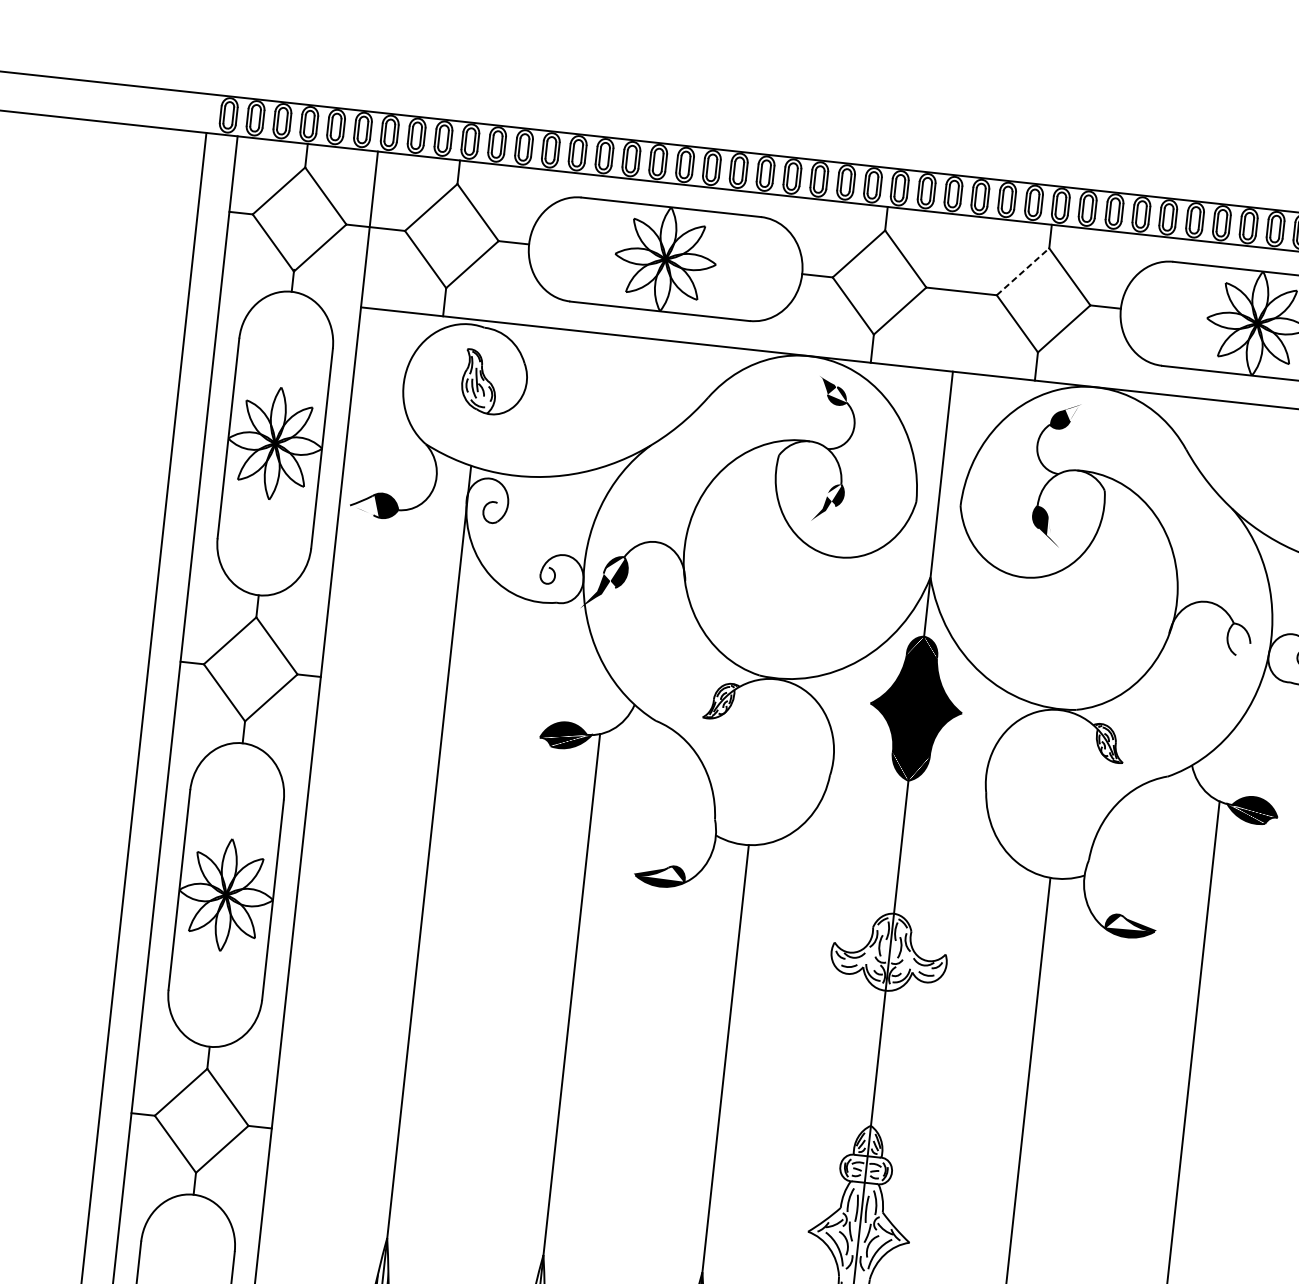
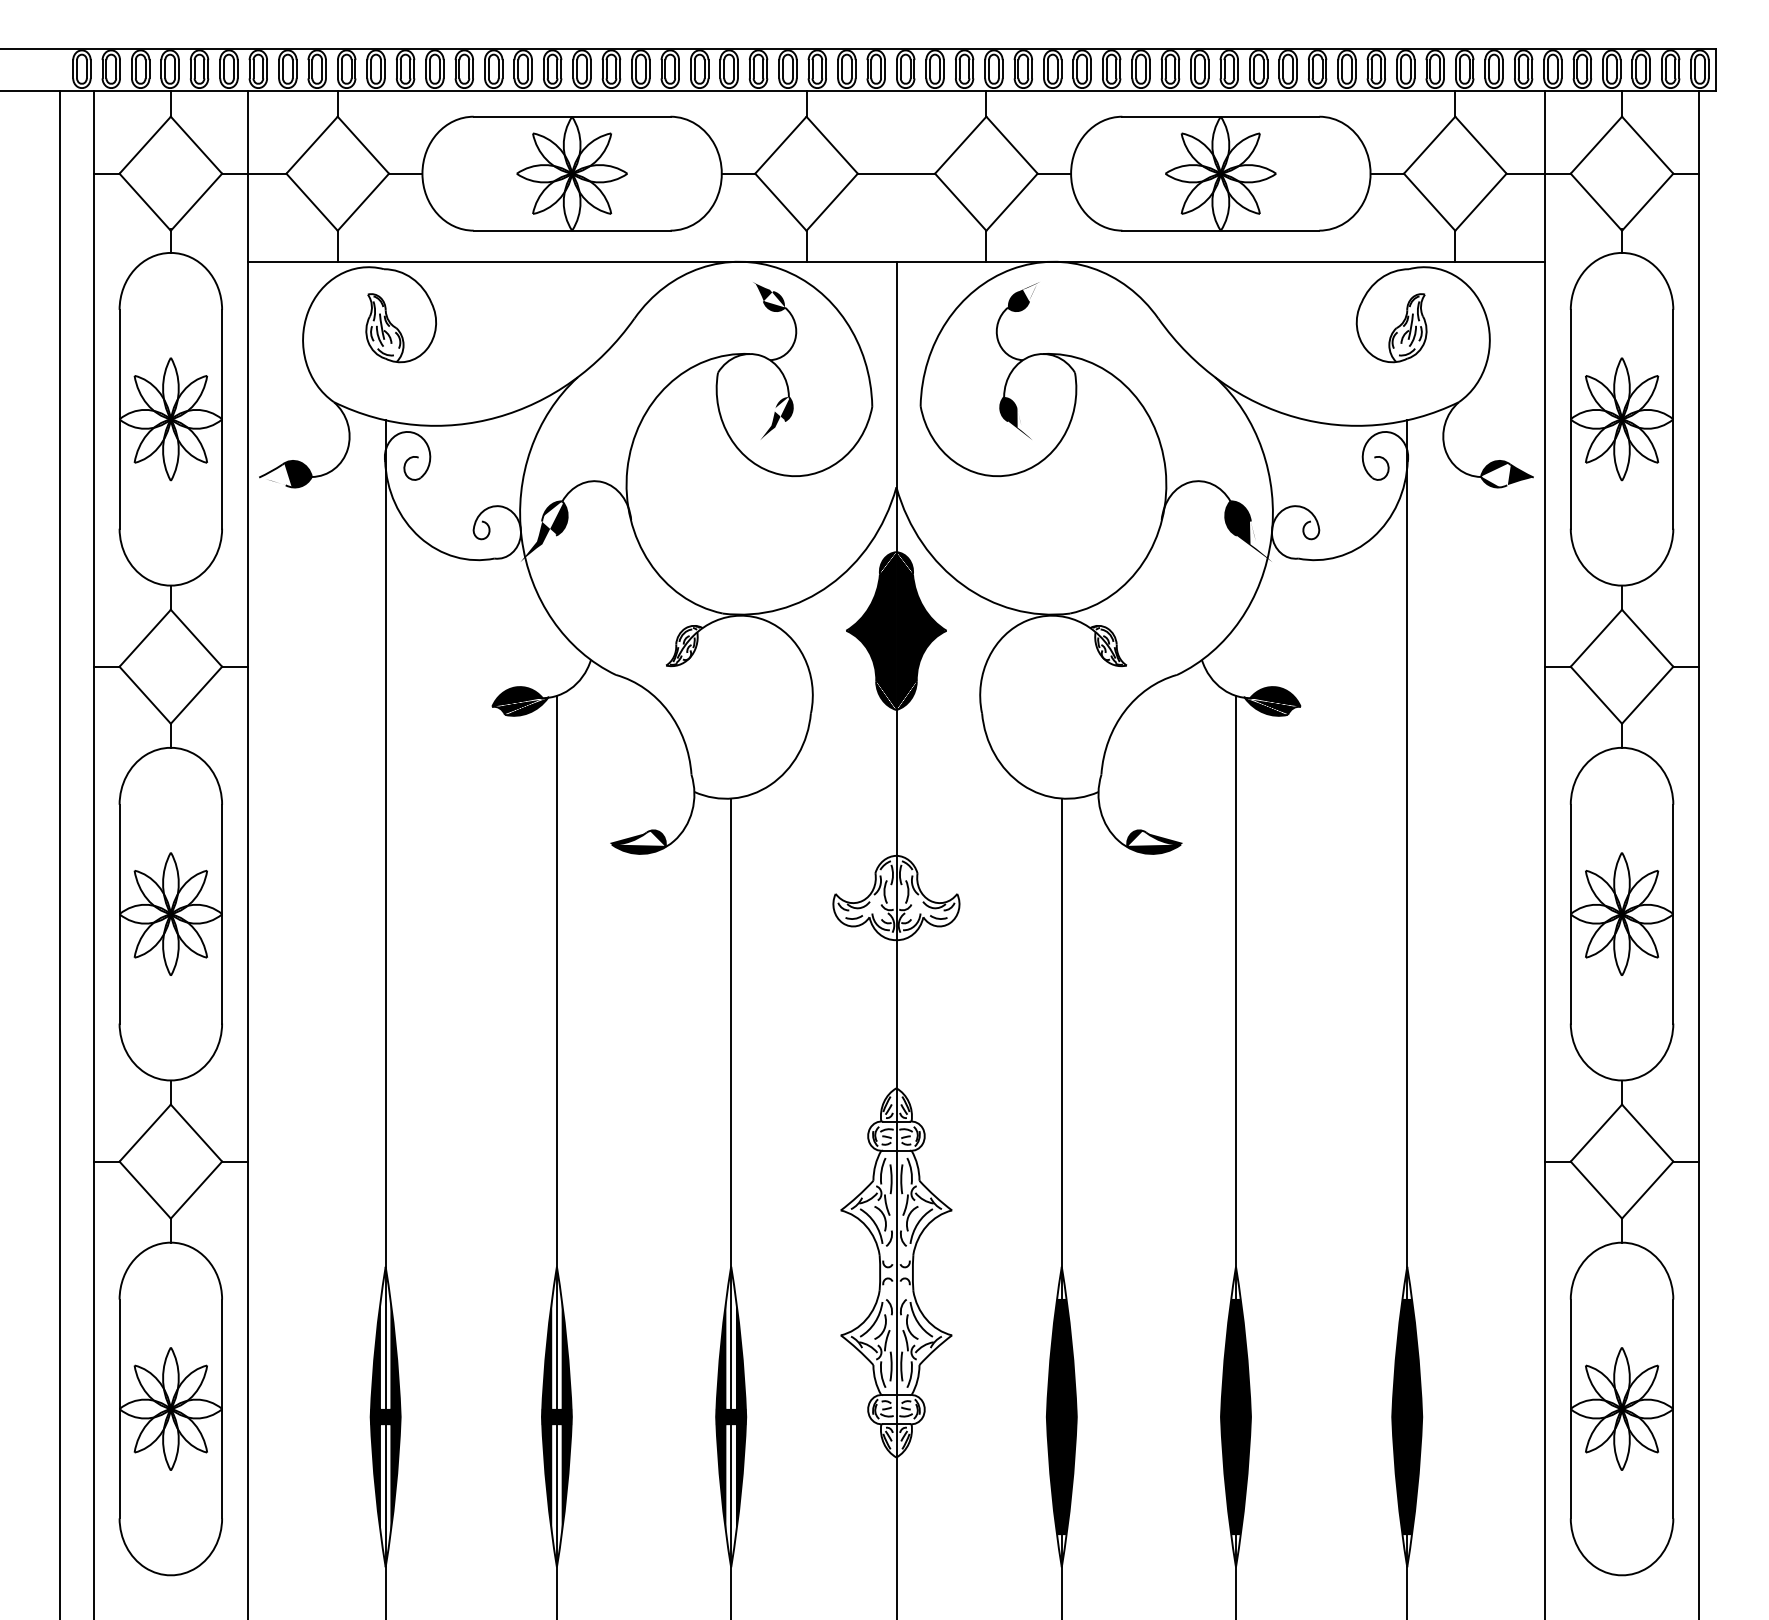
line: (1023, 271) -> (961, 144), dashed -> solid
fill: (1247, 652) -> (1248, 531), added

